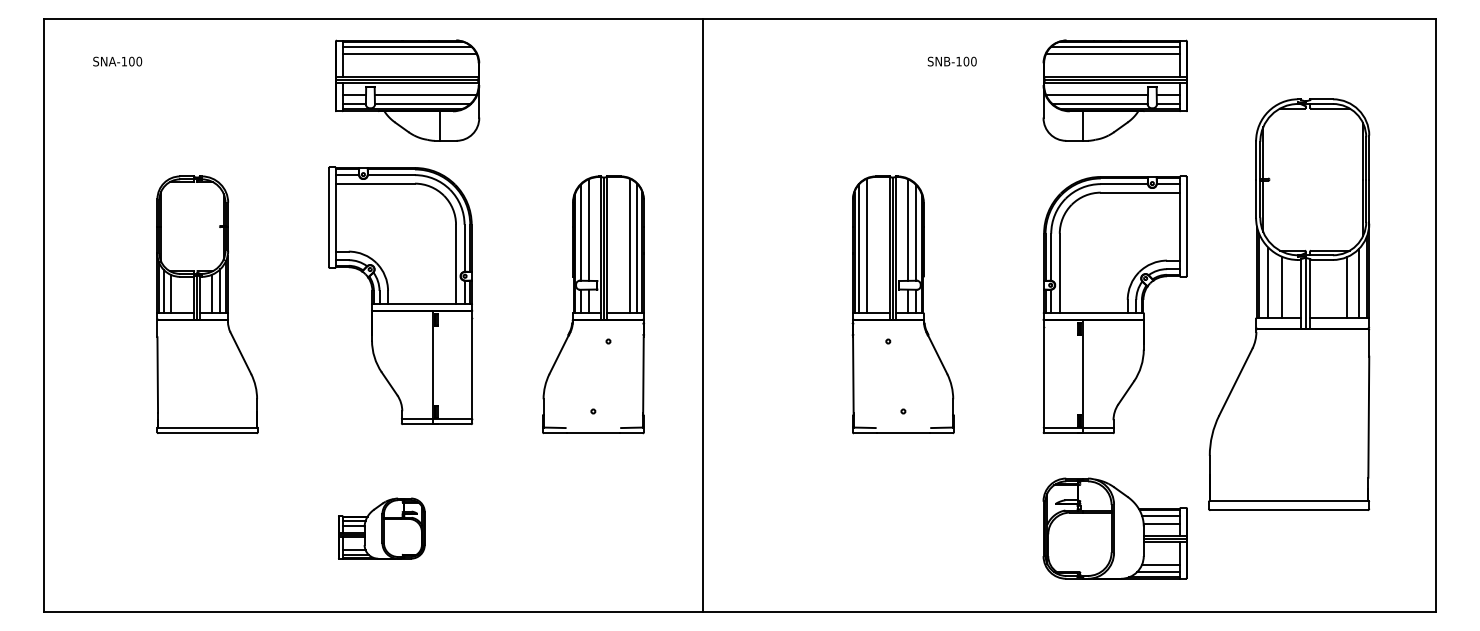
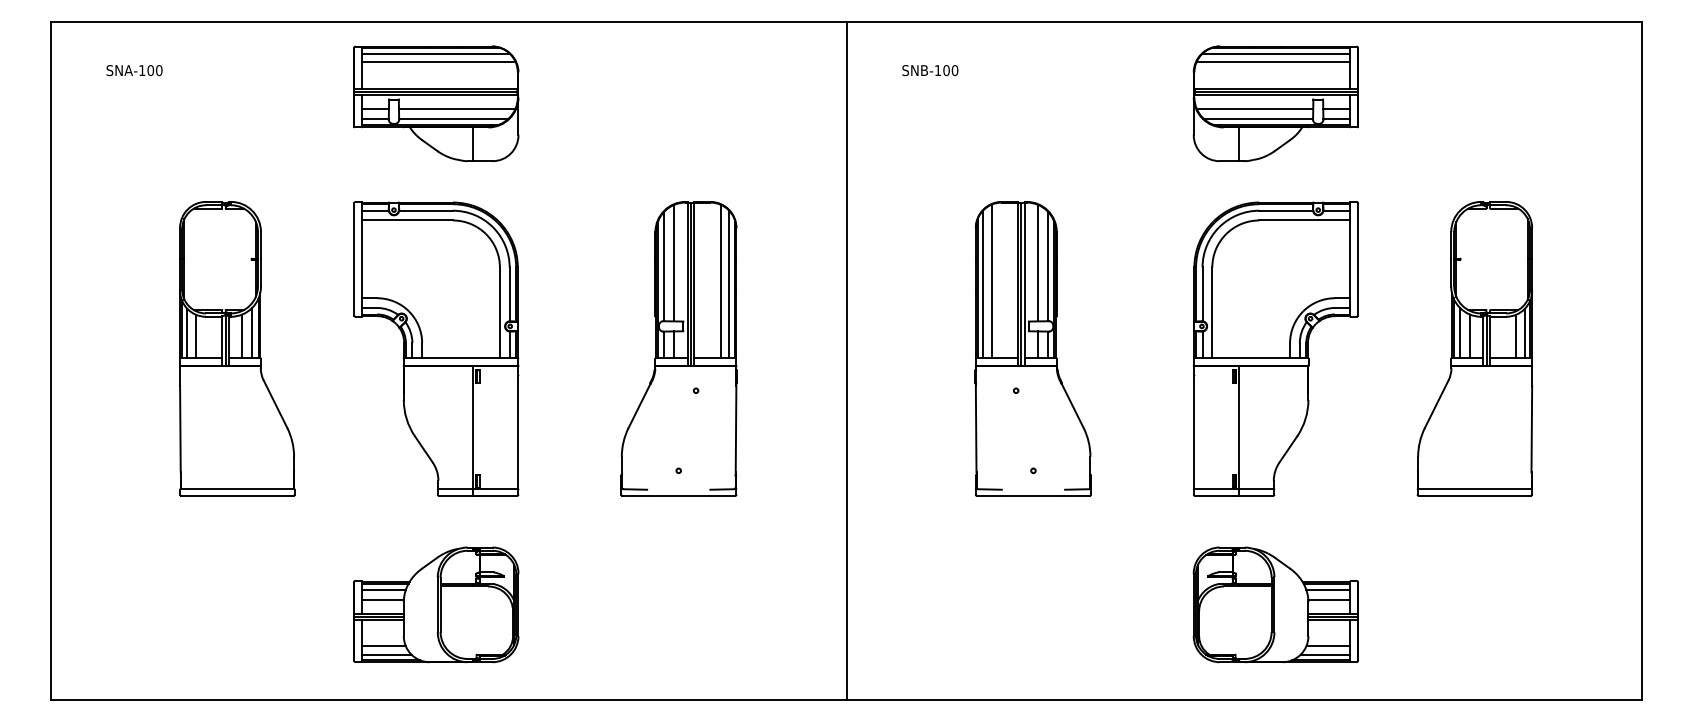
text: (951, 61) -> (929, 70), moved
part: (407, 90) -> (436, 103), moved
part: (400, 295) -> (436, 348), moved
part: (1289, 304) -> (1475, 348), size x0.62
line: (702, 315) -> (845, 361), moved
part: (381, 528) -> (436, 604), size x1.67

